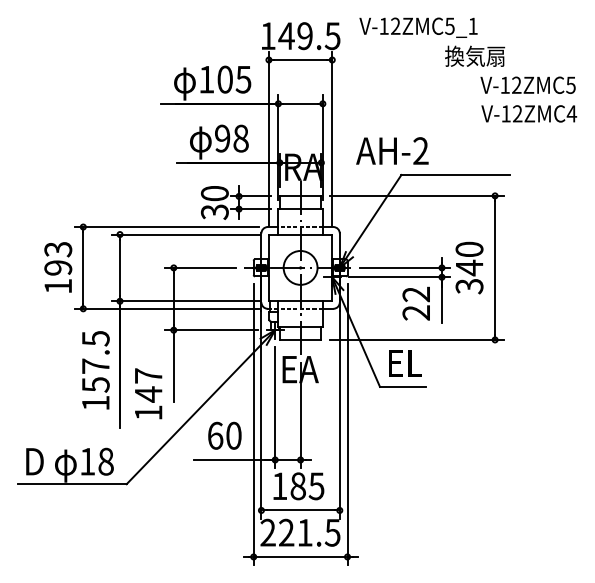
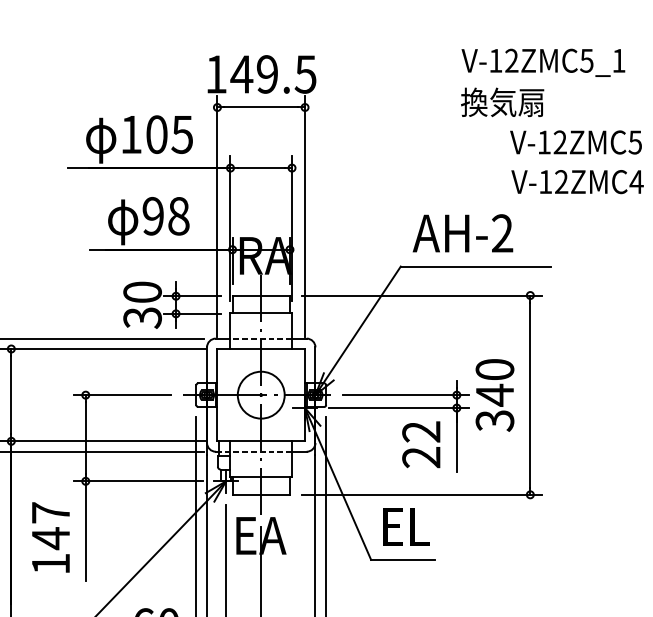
text: (418, 27) -> (543, 62), moved
text: (392, 150) -> (463, 232), moved
text: (148, 393) -> (50, 537), moved

